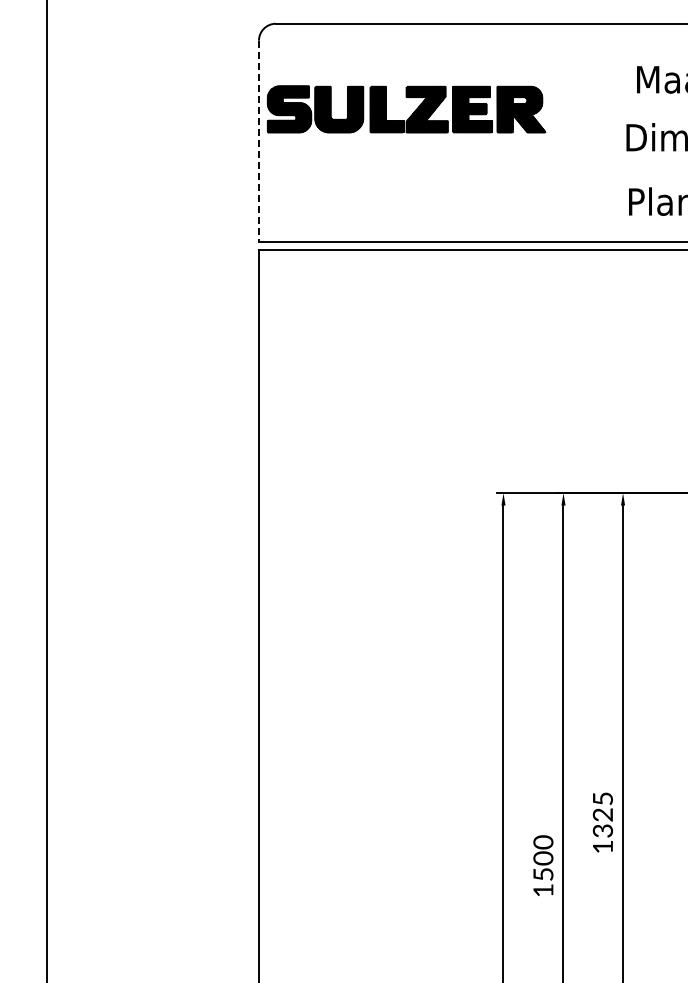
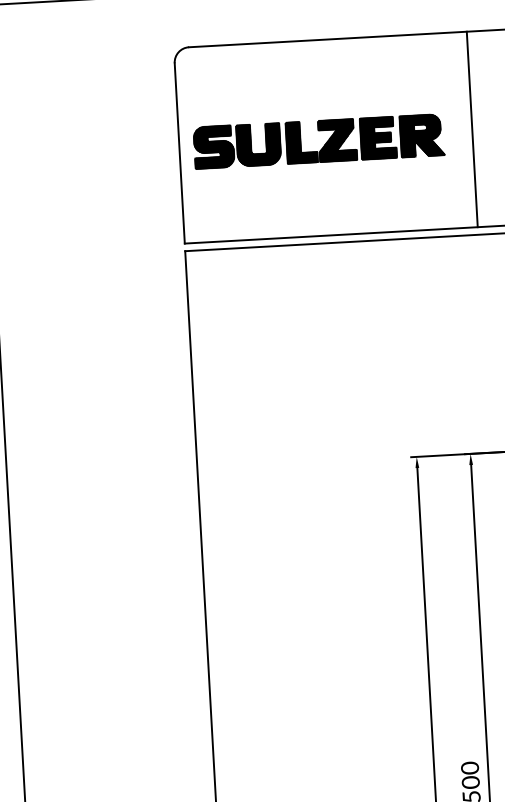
part: (411, 114) -> (323, 145), moved
line: (585, 132) -> (472, 129), added
line: (258, 141) -> (179, 153), dashed -> solid

